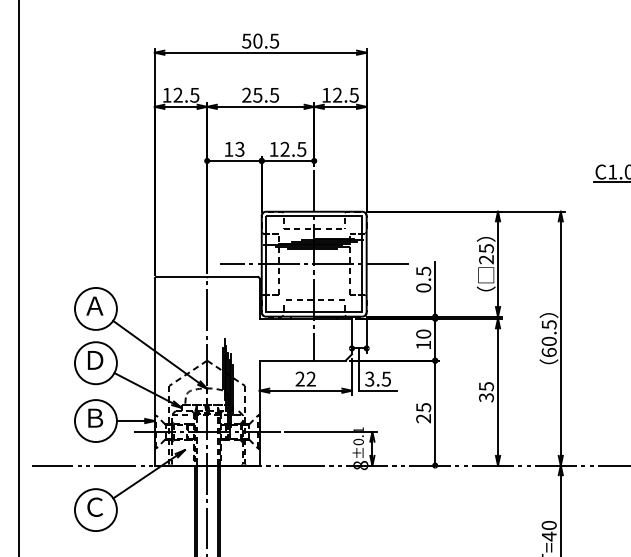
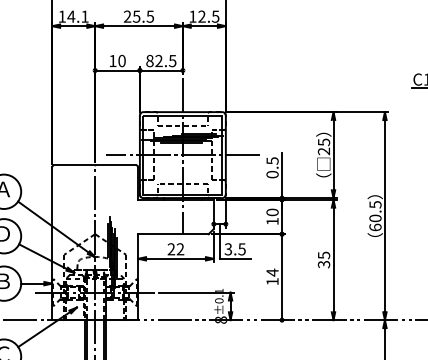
text: (186, 94) -> (78, 16), 12.5 -> 14.1
text: (273, 148) -> (149, 60), 12.5 -> 82.5
text: (239, 149) -> (121, 61), 13 -> 10
text: (423, 412) -> (272, 276), 25 -> 14

